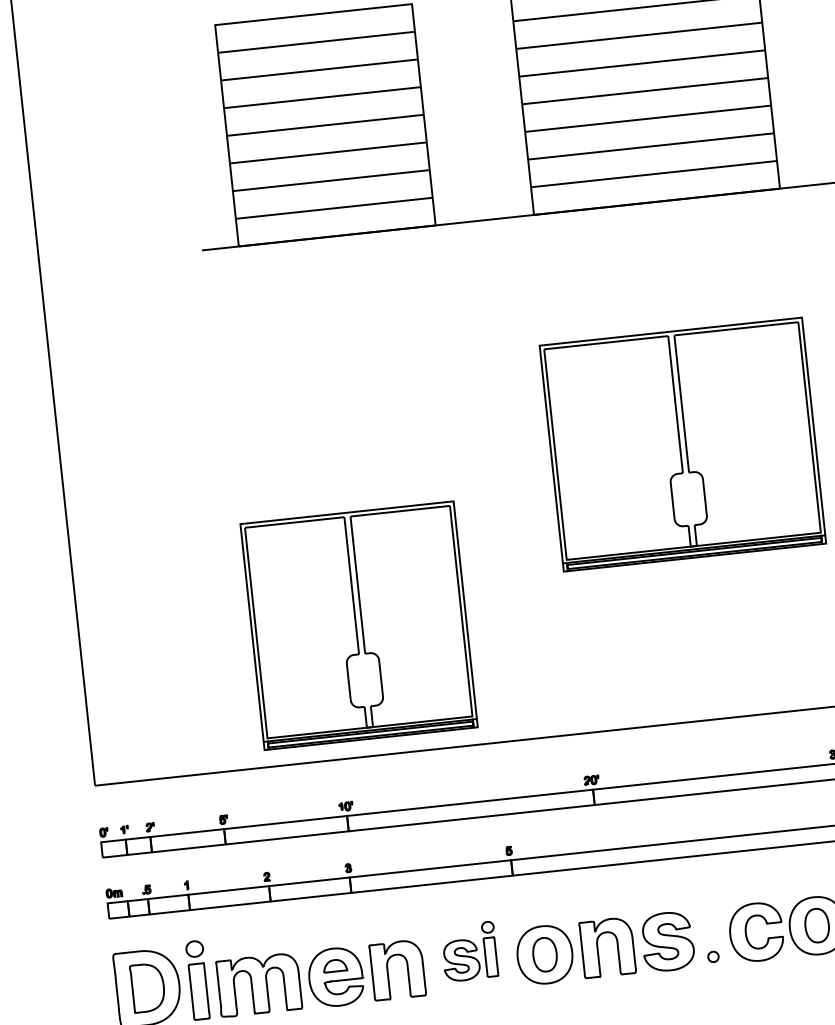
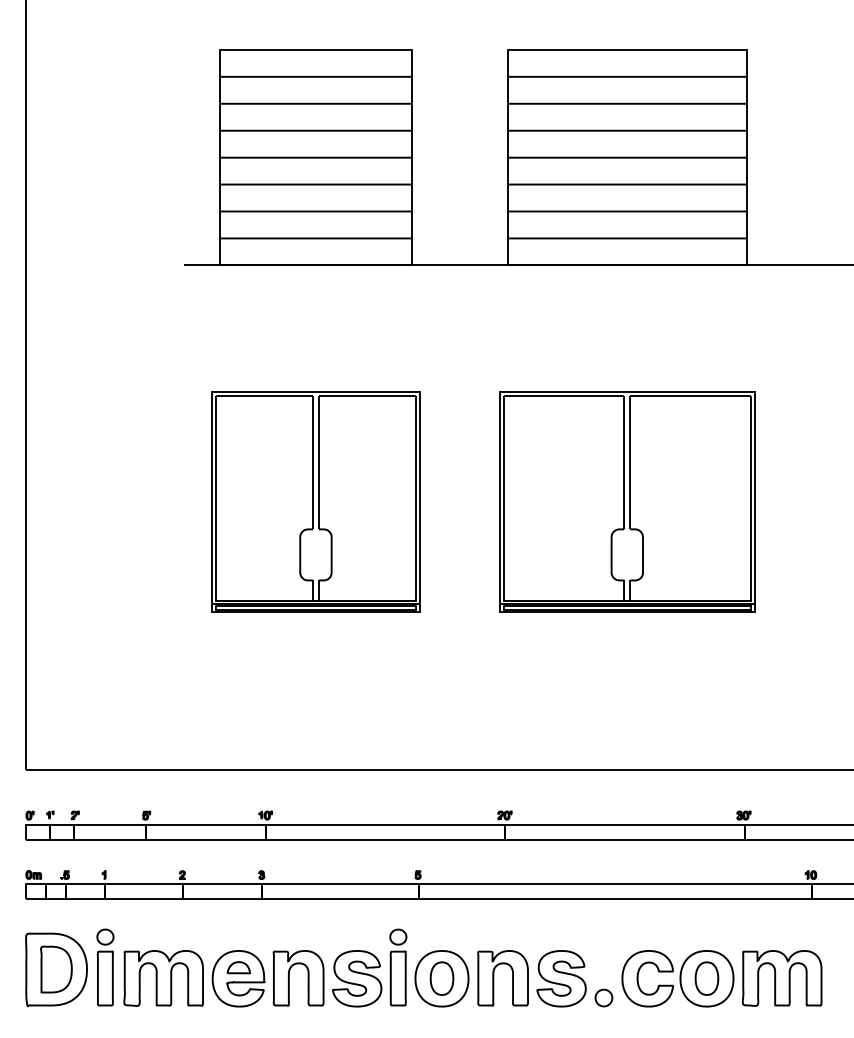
part: (358, 625) -> (315, 501), moved
part: (469, 951) -> (369, 967), size x1.43
part: (712, 956) -> (603, 997), size x1.67

